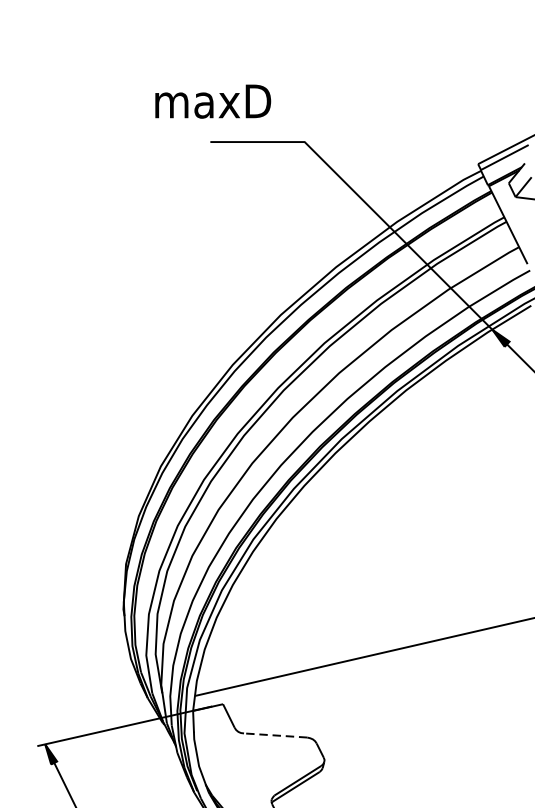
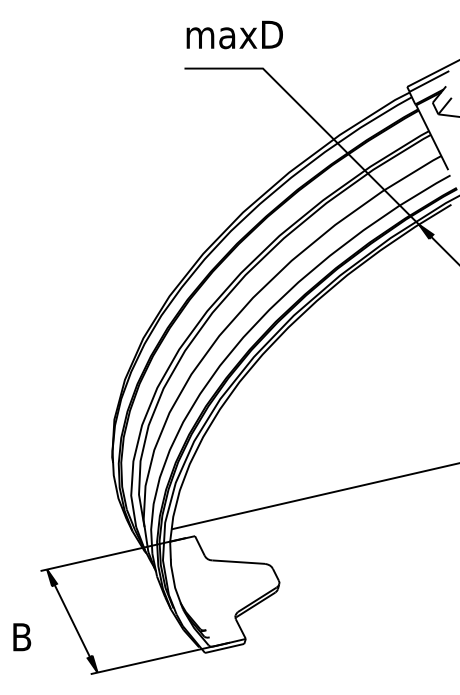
text: (212, 101) -> (234, 34), moved
line: (275, 735) -> (238, 562), dashed -> solid

